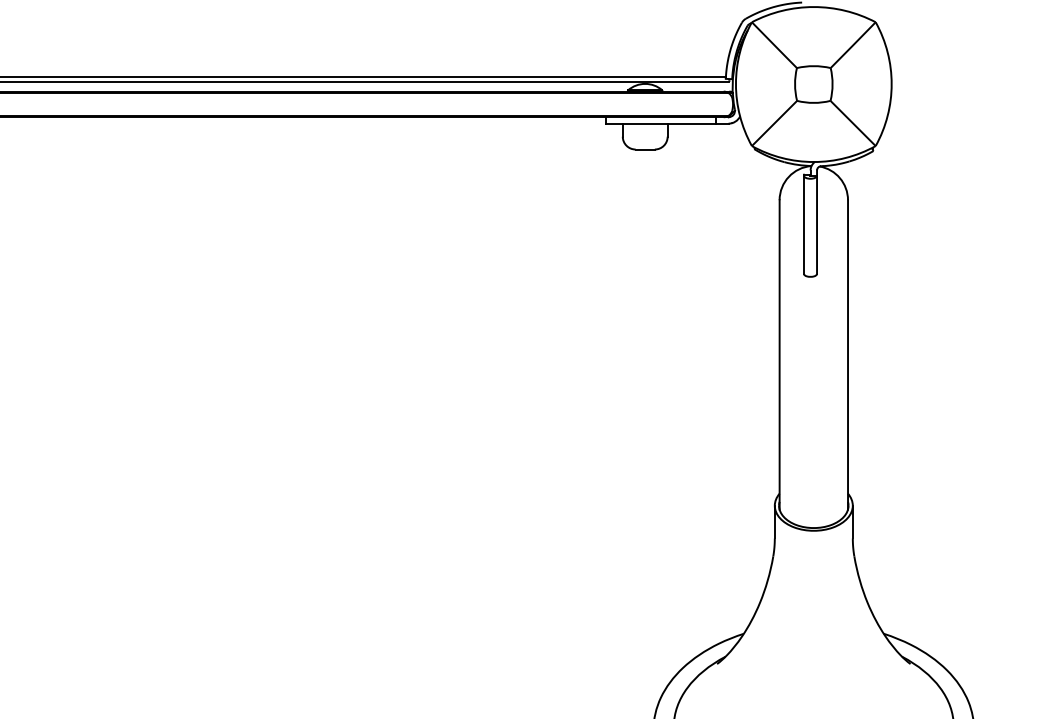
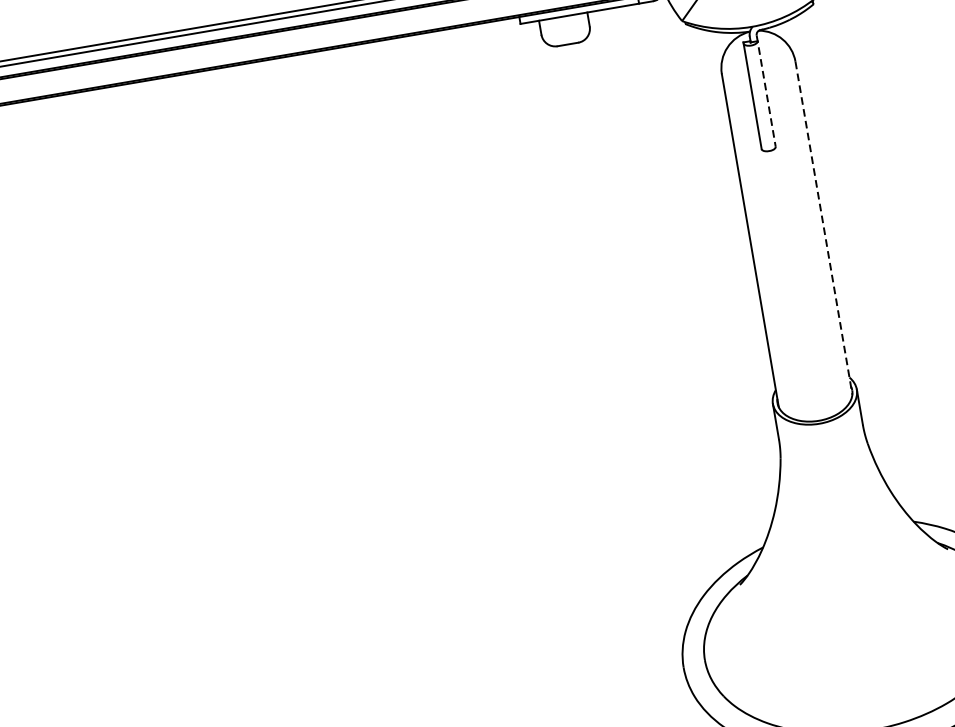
line: (817, 222) -> (766, 91), solid -> dashed
line: (848, 354) -> (824, 227), solid -> dashed

